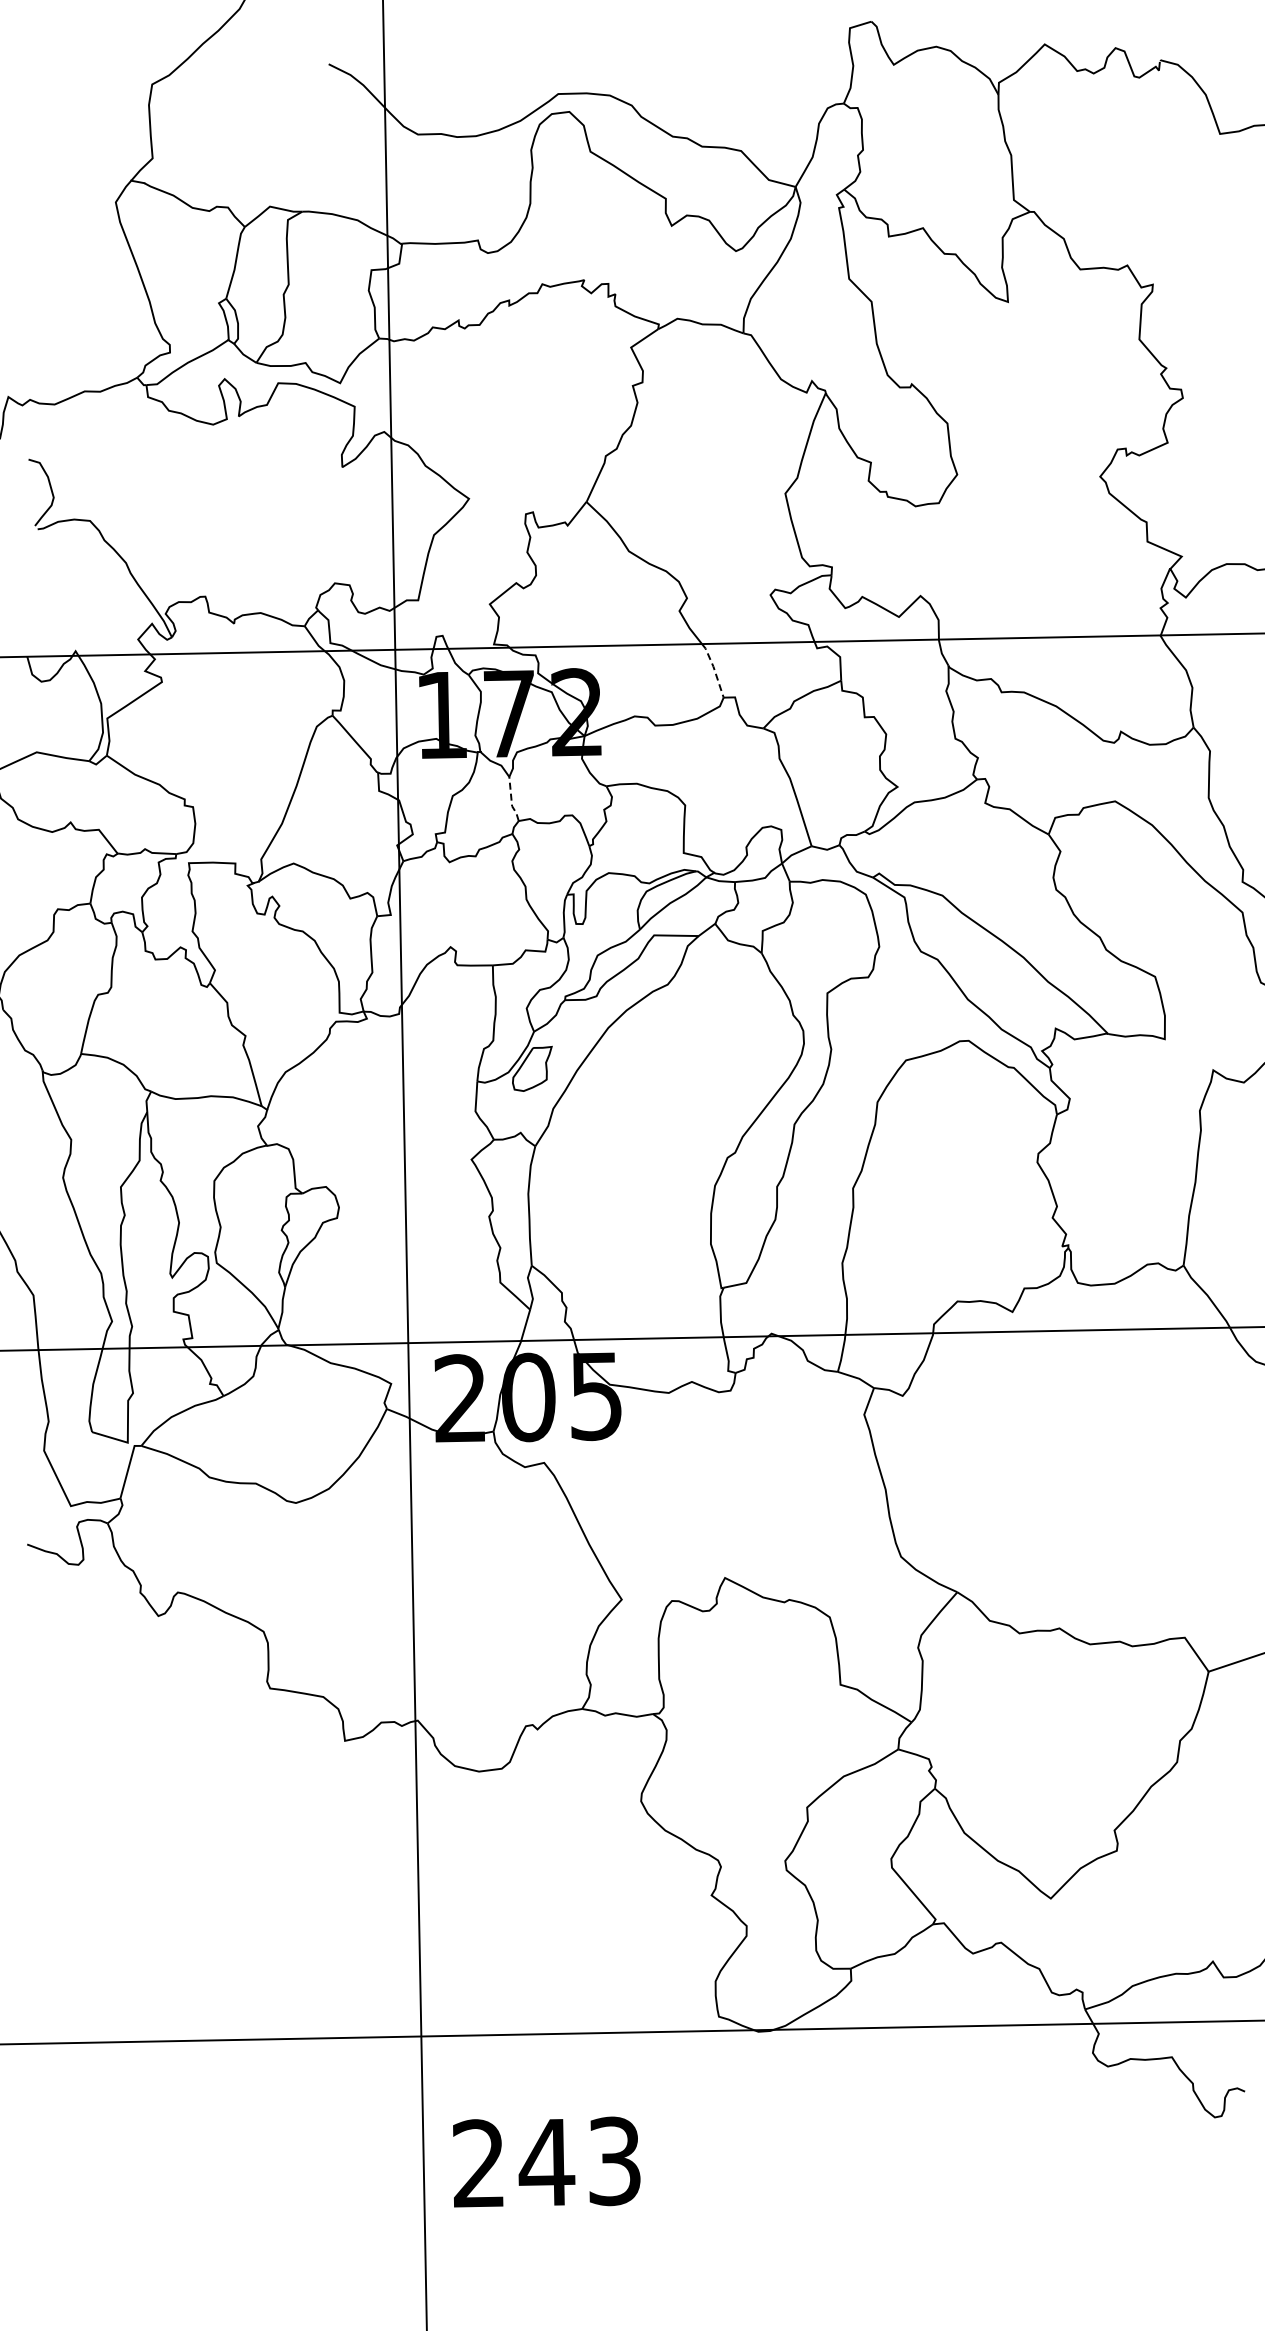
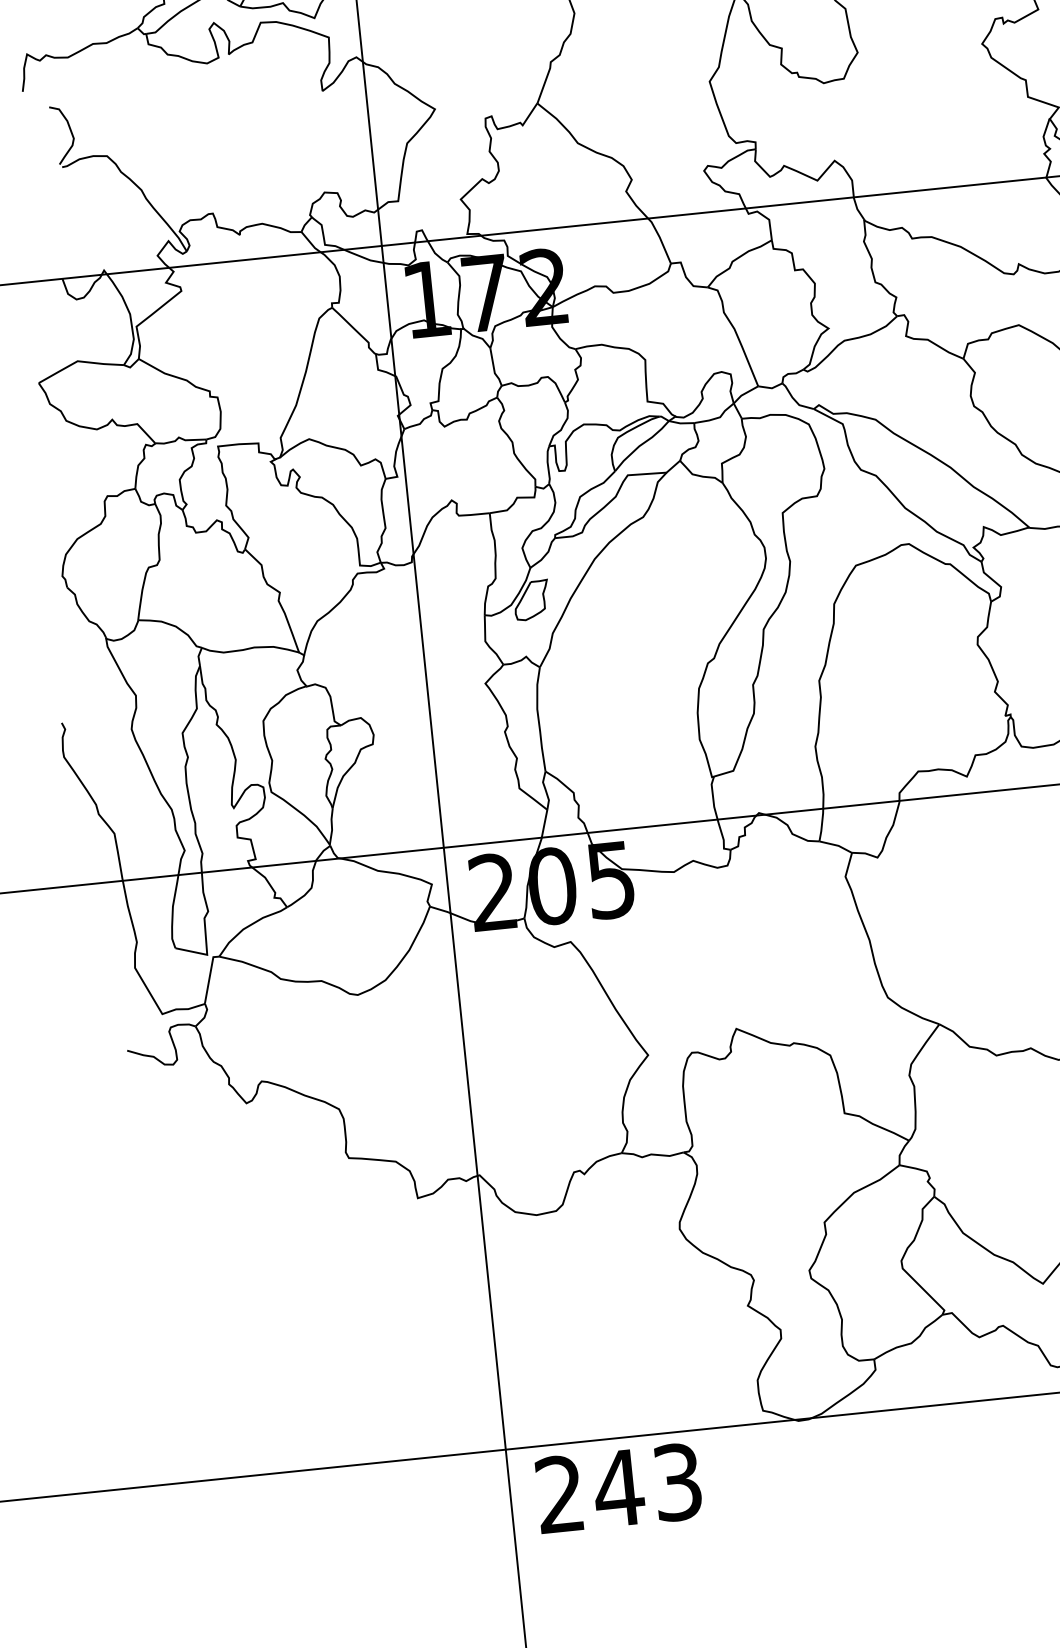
line: (714, 669) -> (660, 239), dashed -> solid
line: (511, 801) -> (494, 369), dashed -> solid
text: (546, 2161) -> (618, 1487), moved

